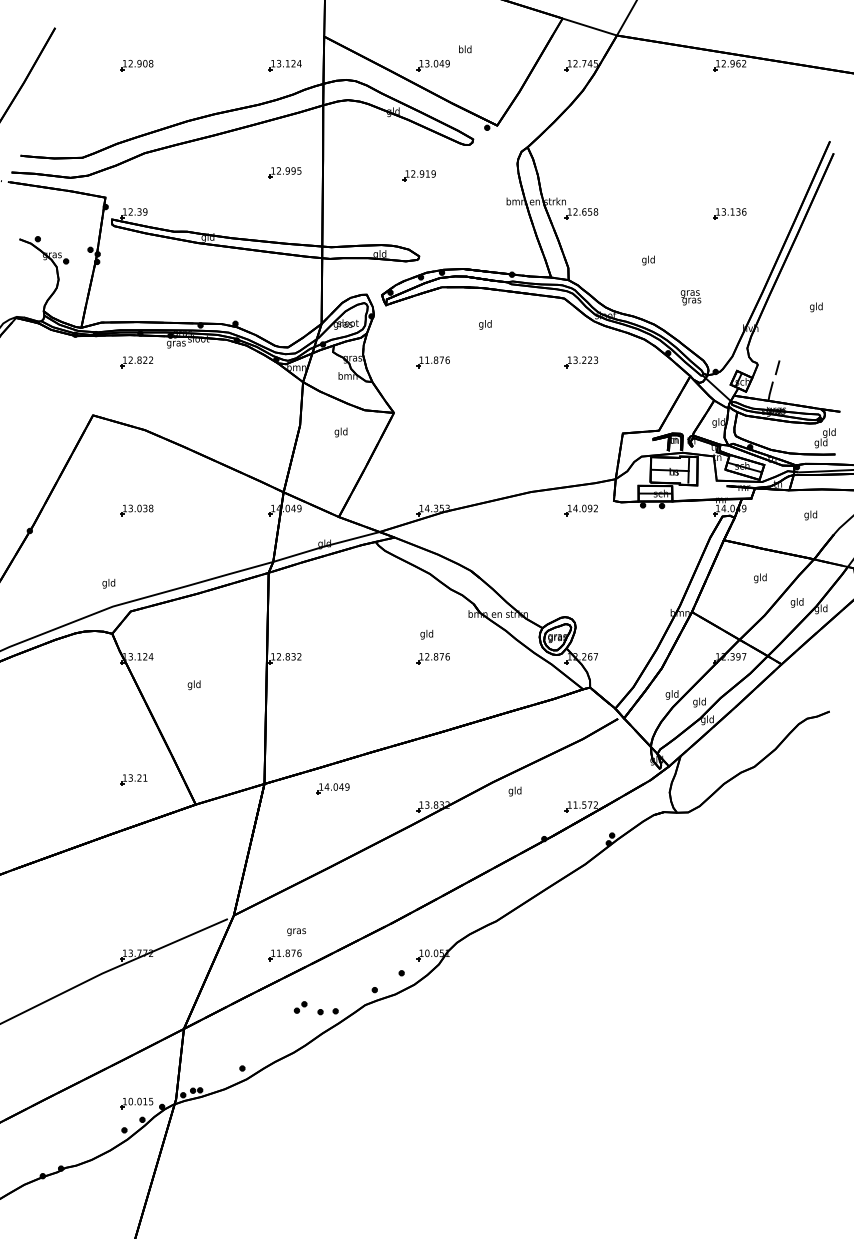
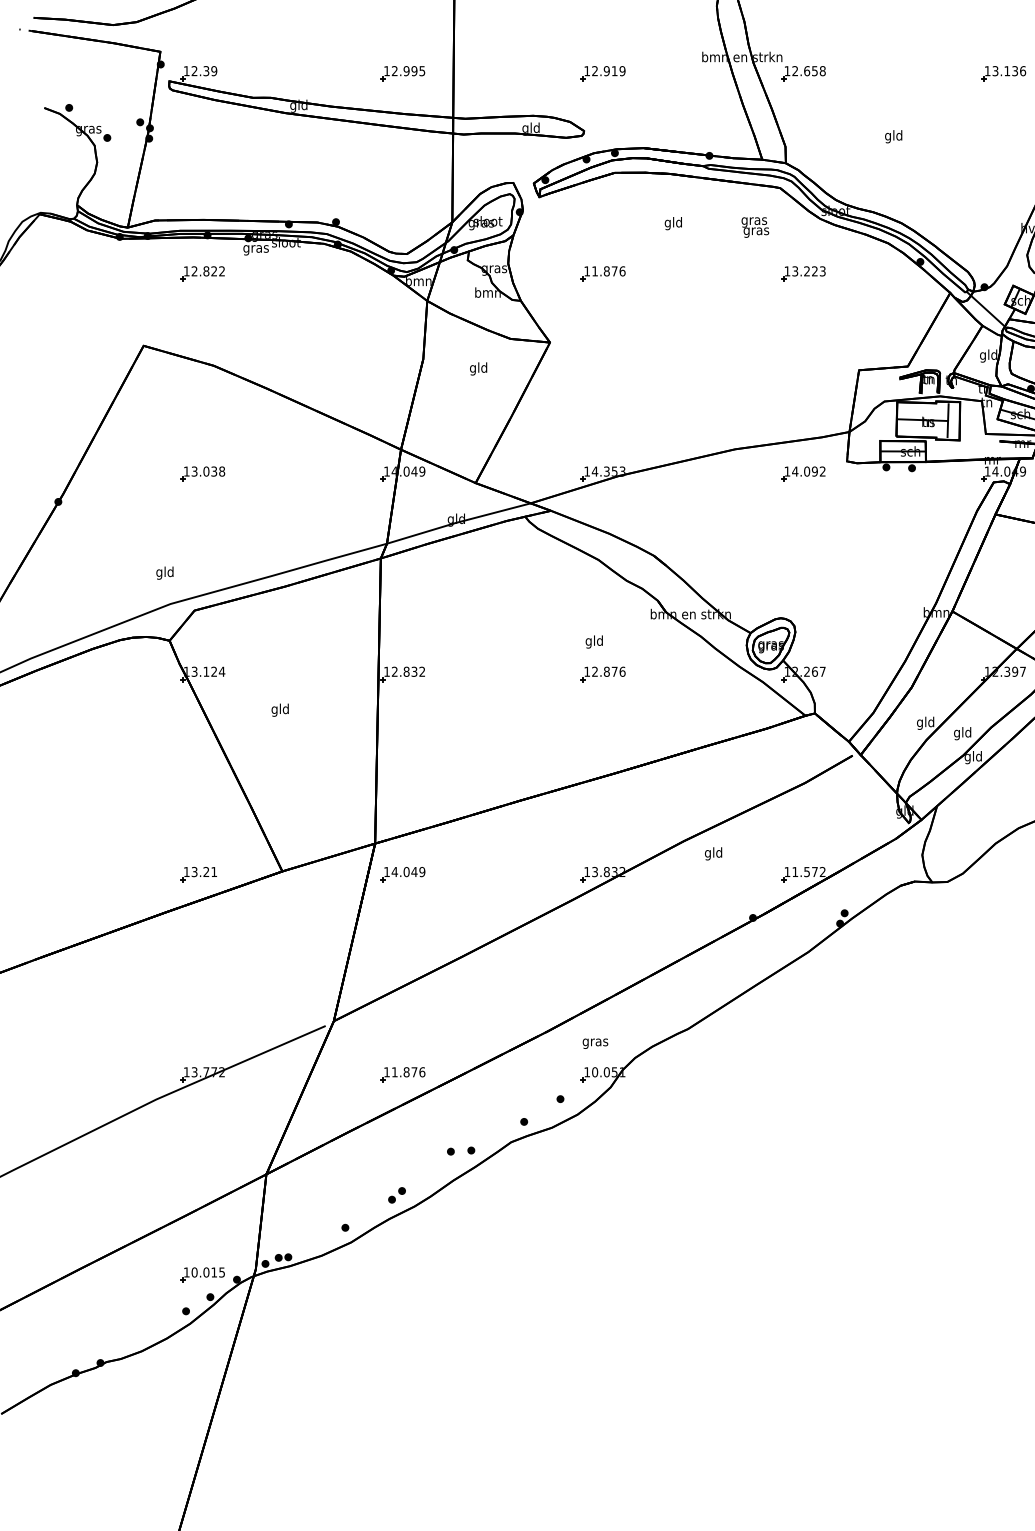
part: (284, 172) -> (402, 73), moved
part: (418, 175) -> (602, 73), moved
text: (690, 297) -> (754, 227), moved
part: (133, 779) -> (198, 873), moved
part: (332, 788) -> (402, 873), moved
text: (296, 931) -> (595, 1042), moved
part: (300, 1007) -> (396, 1195), moved

